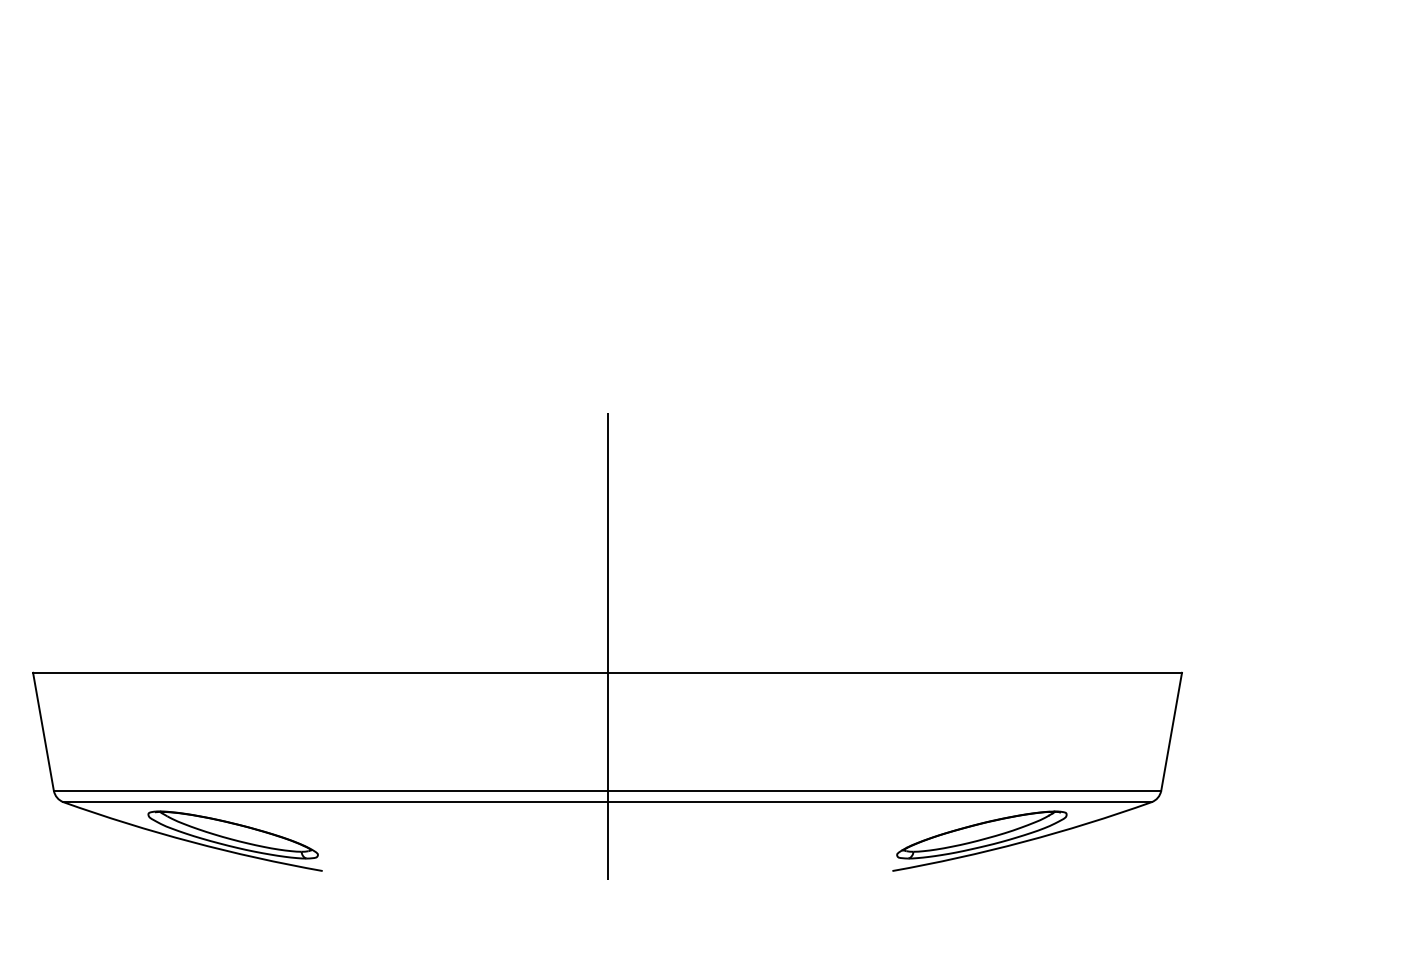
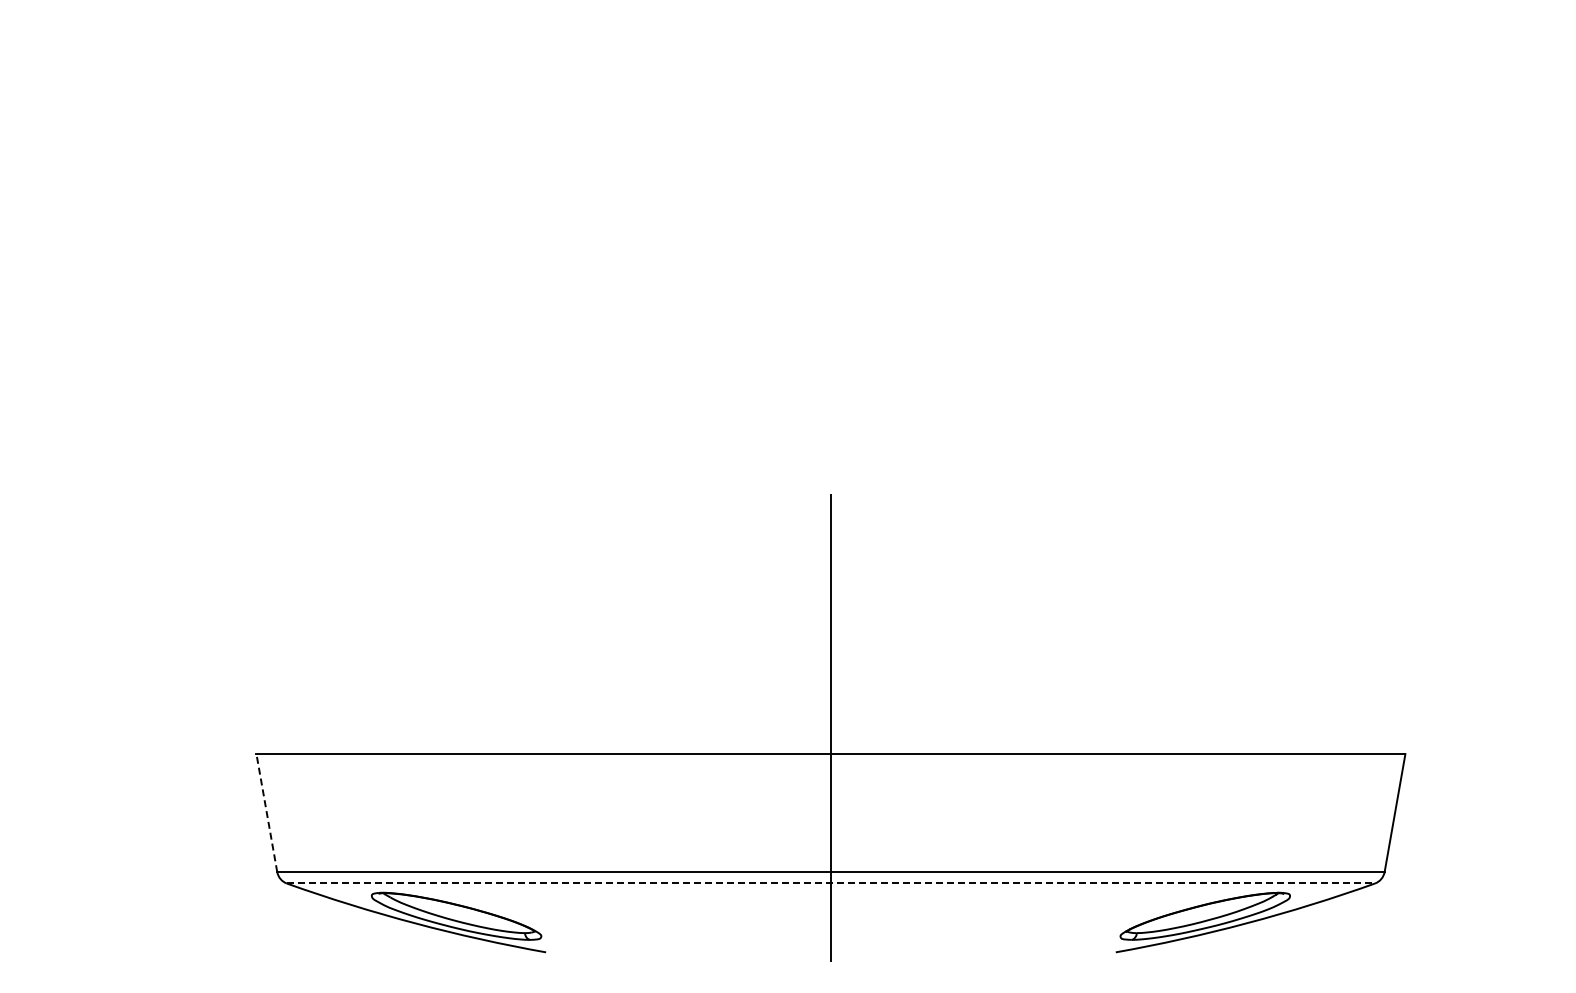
line: (43, 732) -> (266, 813), solid -> dashed
line: (608, 802) -> (831, 883), solid -> dashed

